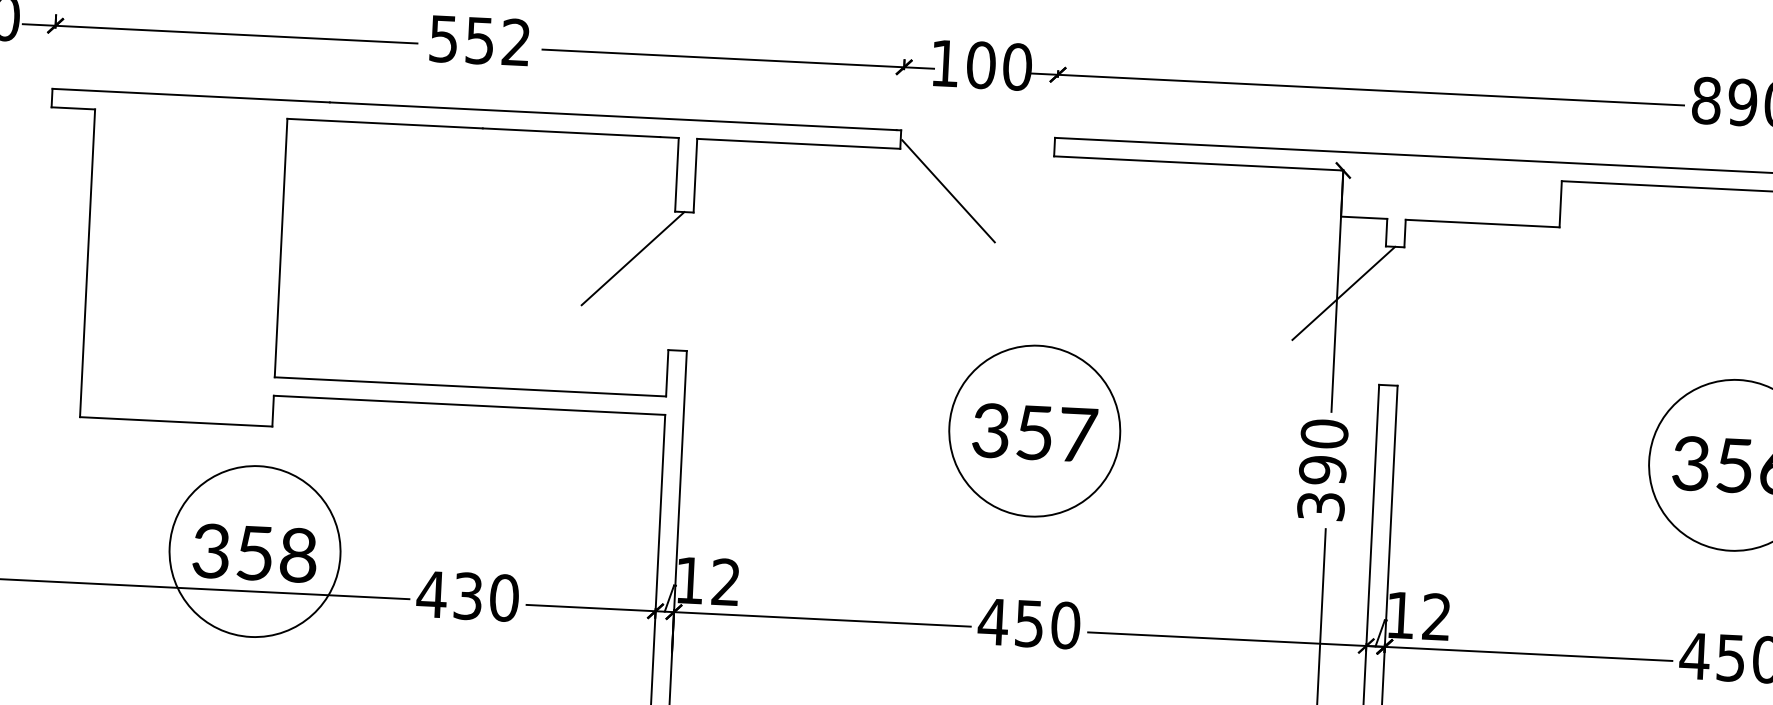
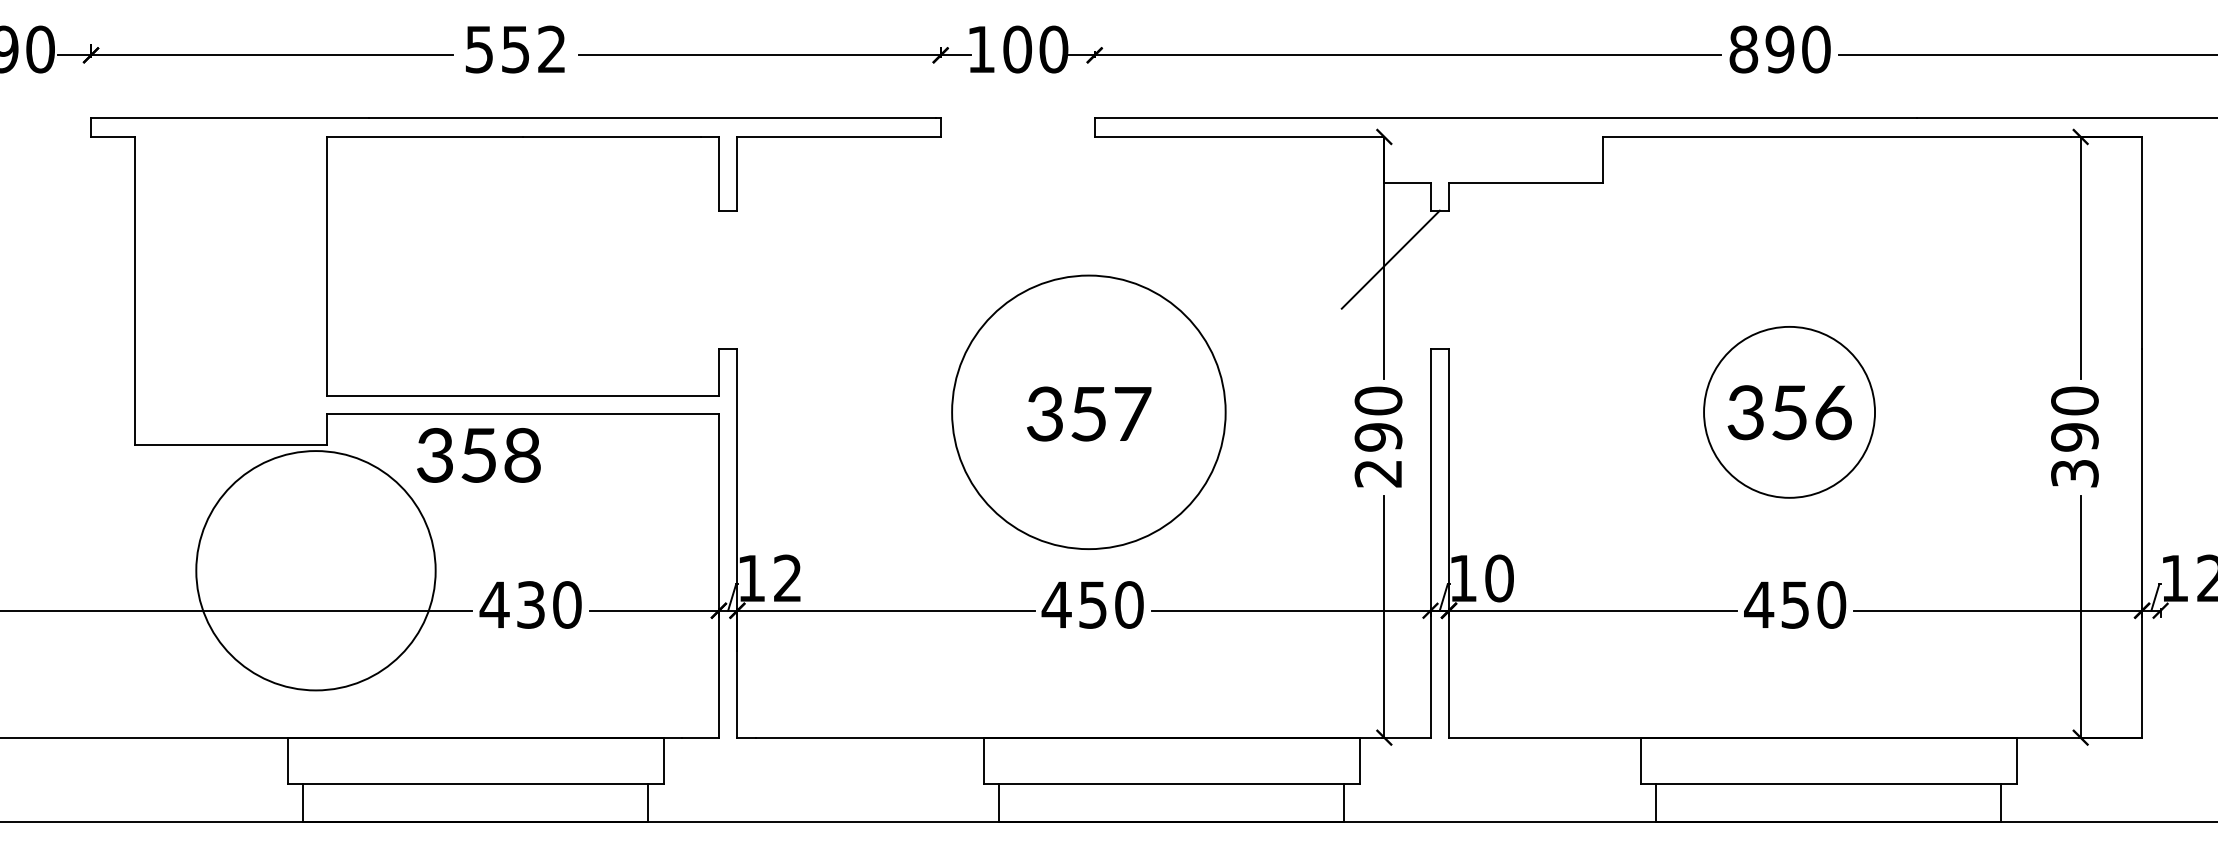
line: (948, 190) -> (990, 176), removed
line: (633, 258) -> (679, 259), removed
circle: (1034, 430) -> (1088, 411), size x1.6
text: (1321, 506) -> (1378, 473), 390 -> 290
circle: (254, 551) -> (315, 570), size x1.4
text: (254, 553) -> (478, 455), moved
text: (1436, 617) -> (1499, 578), 12 -> 10

